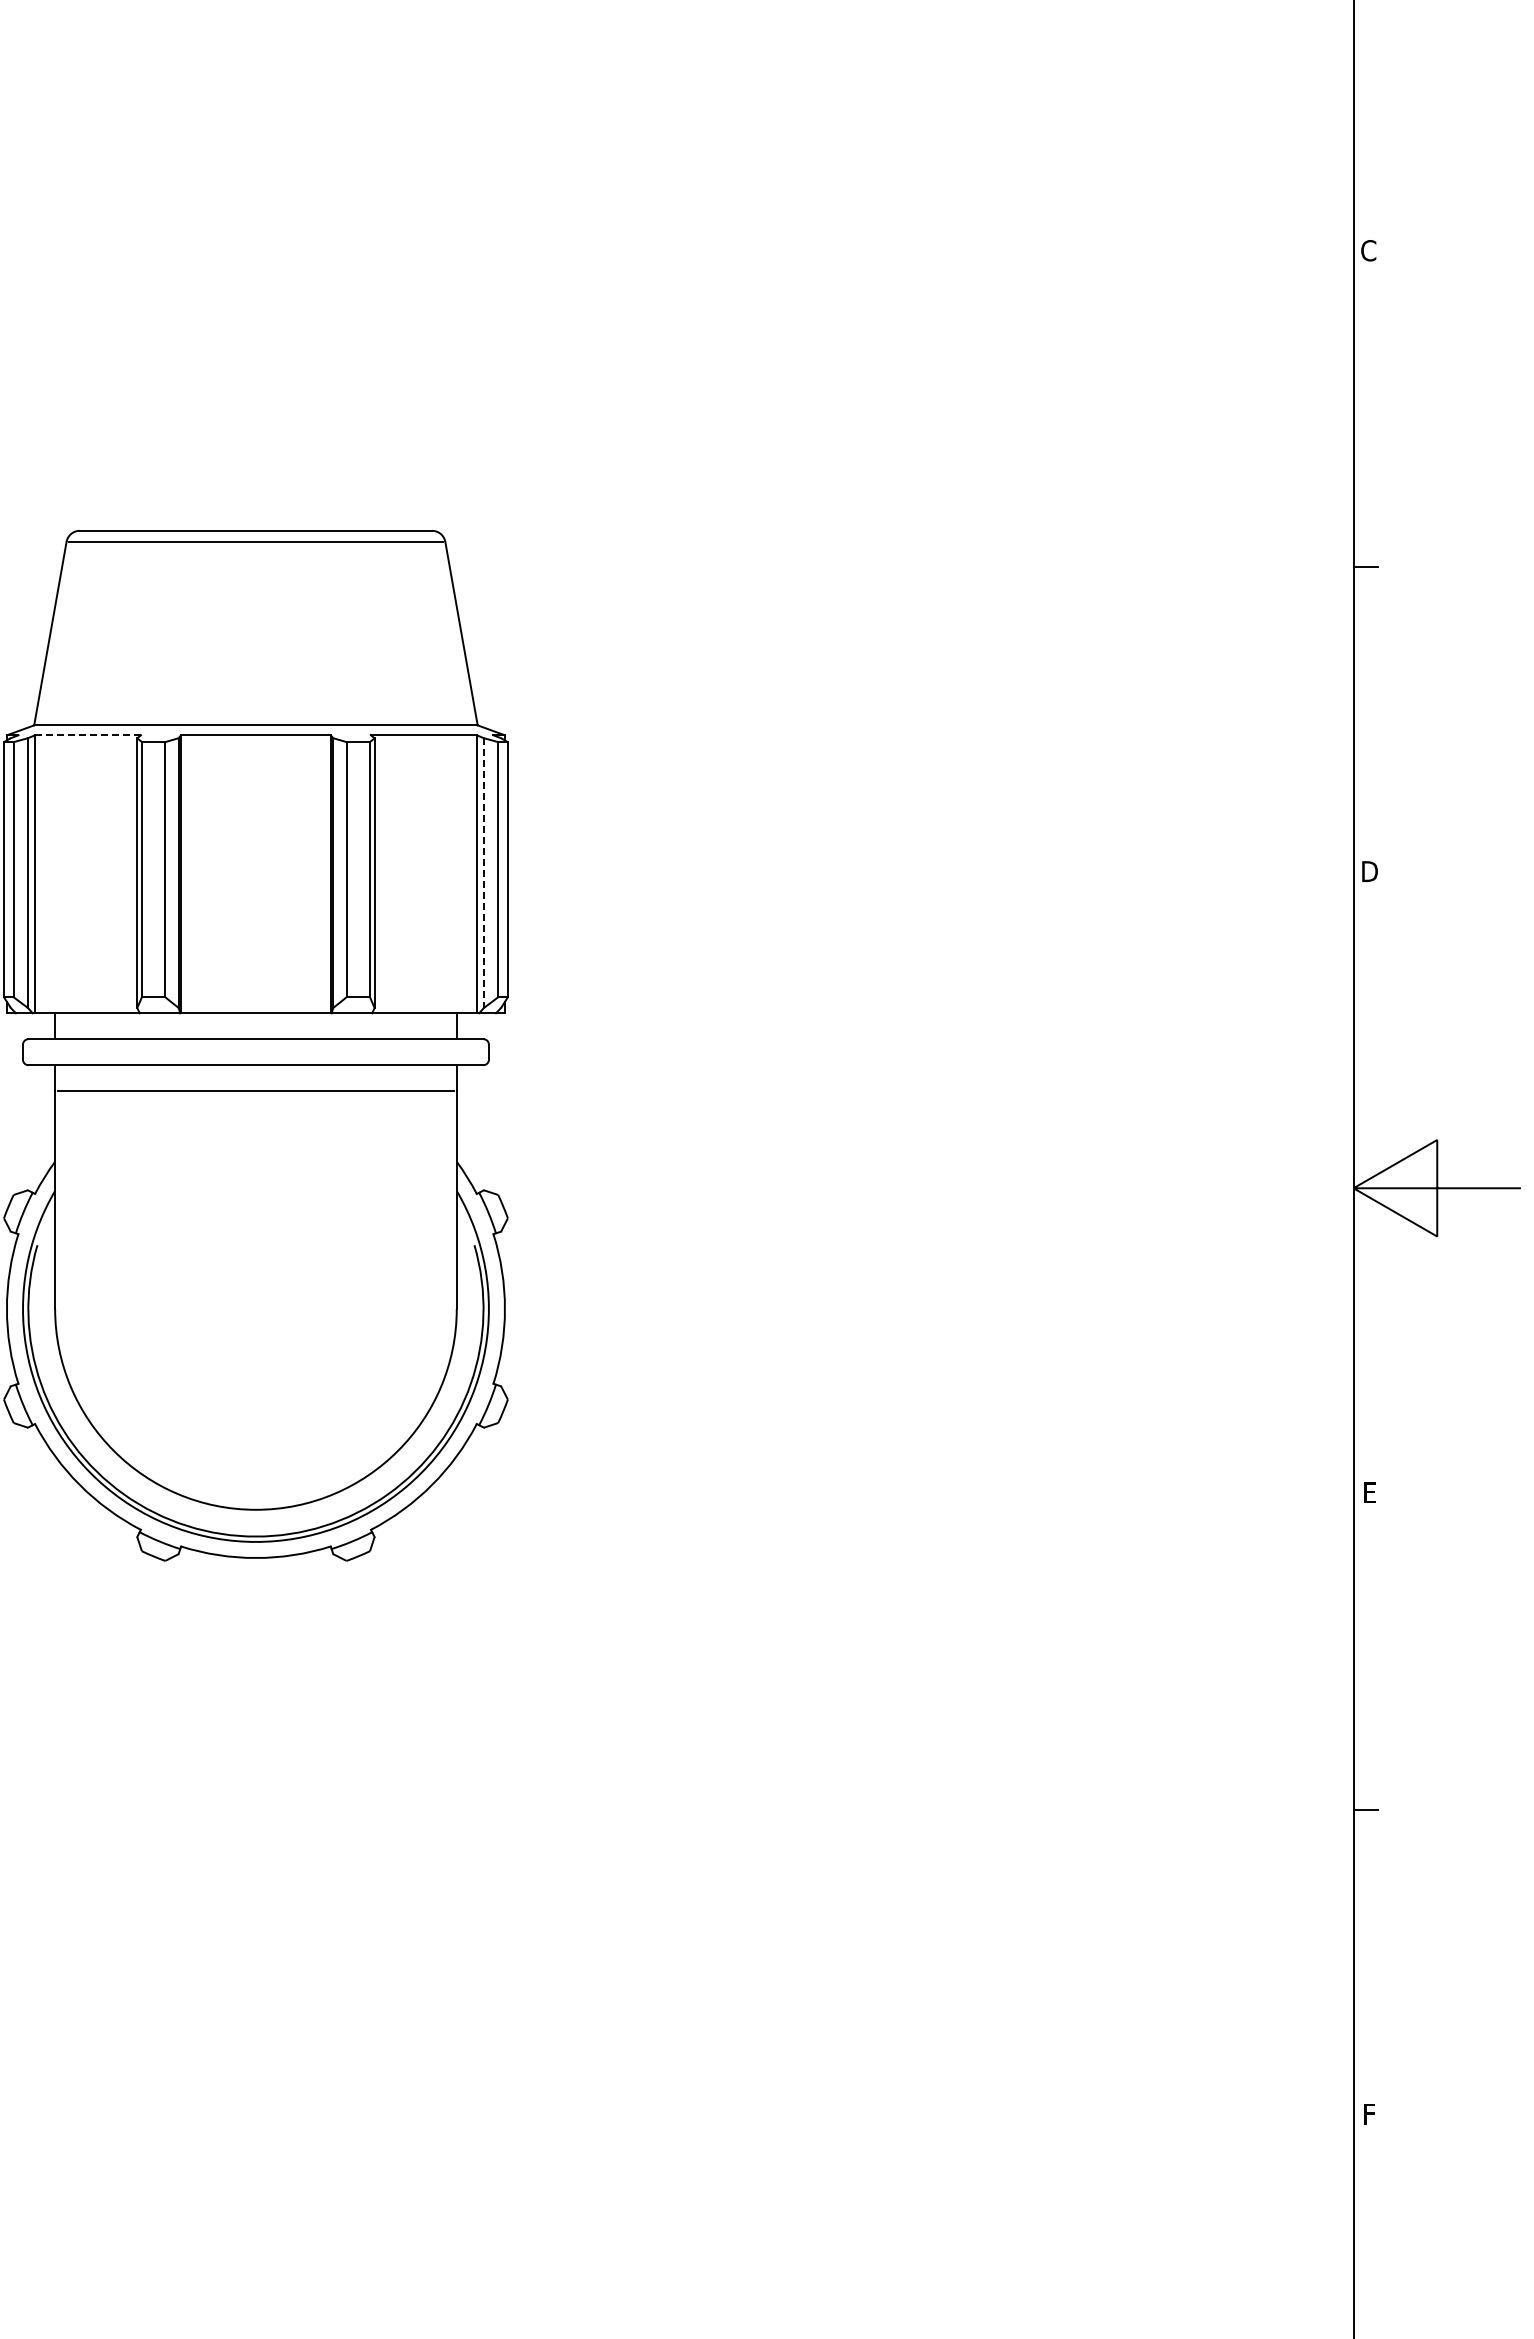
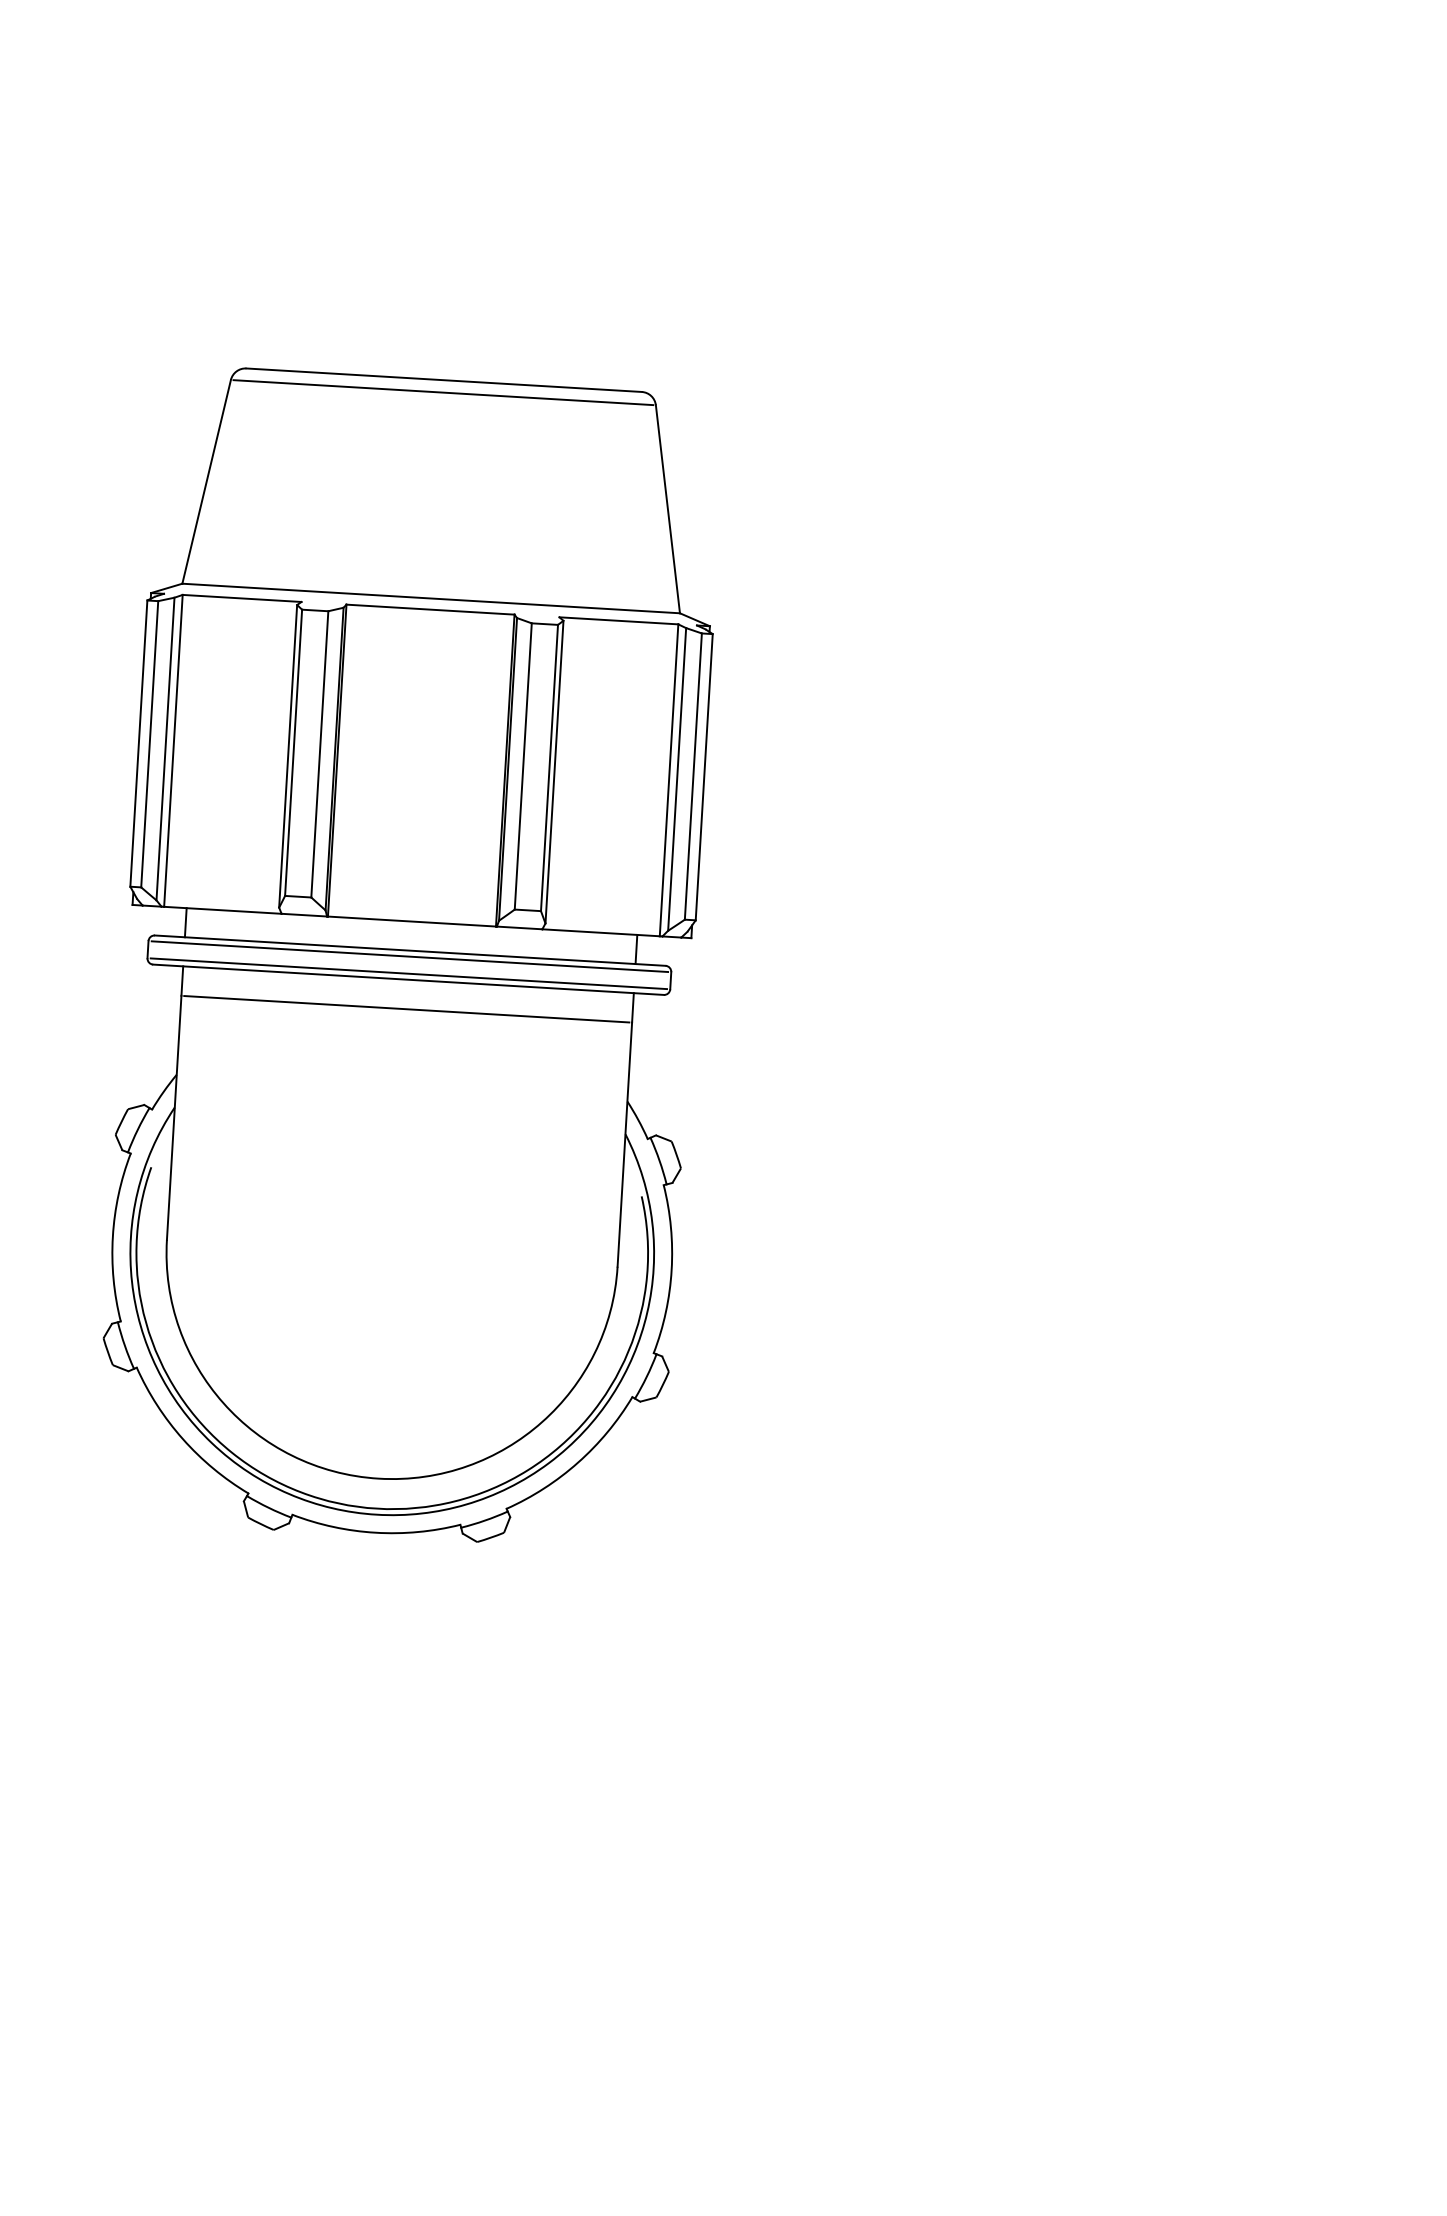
line: (88, 735) -> (242, 598), dashed -> solid
line: (483, 873) -> (676, 779), dashed -> solid
line: (255, 1044) -> (409, 956), added
line: (255, 1059) -> (408, 973), added

